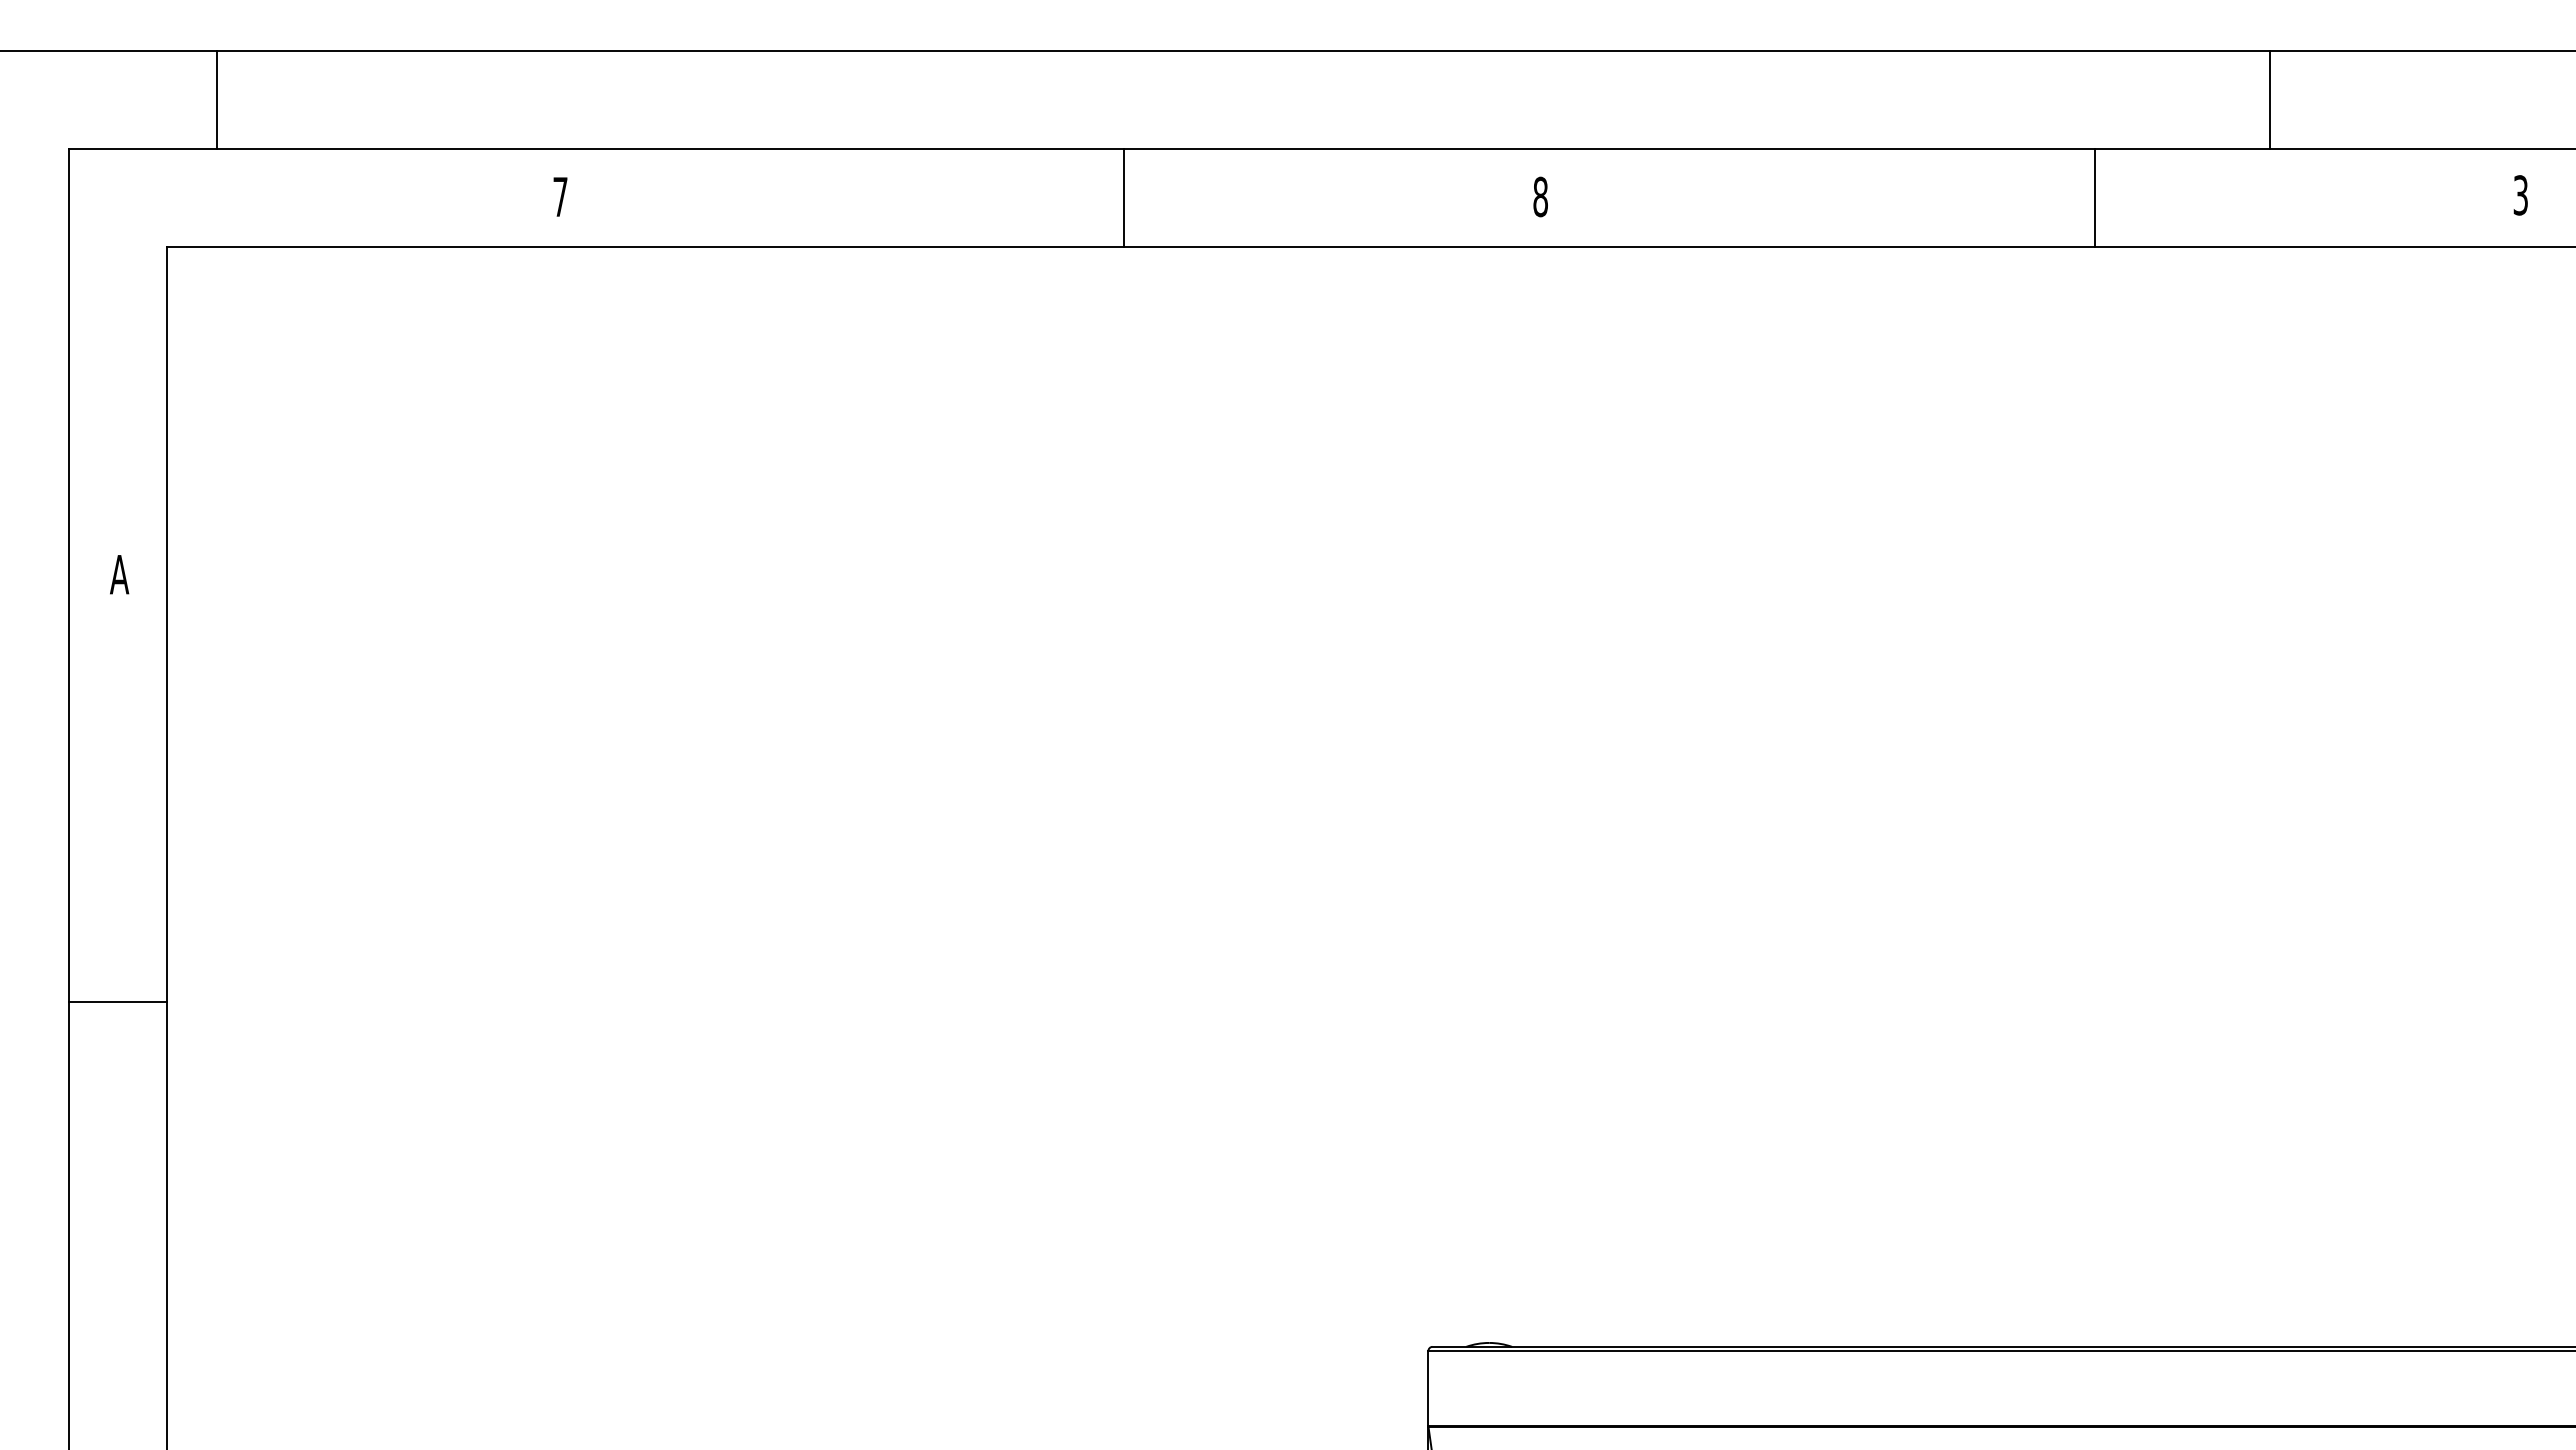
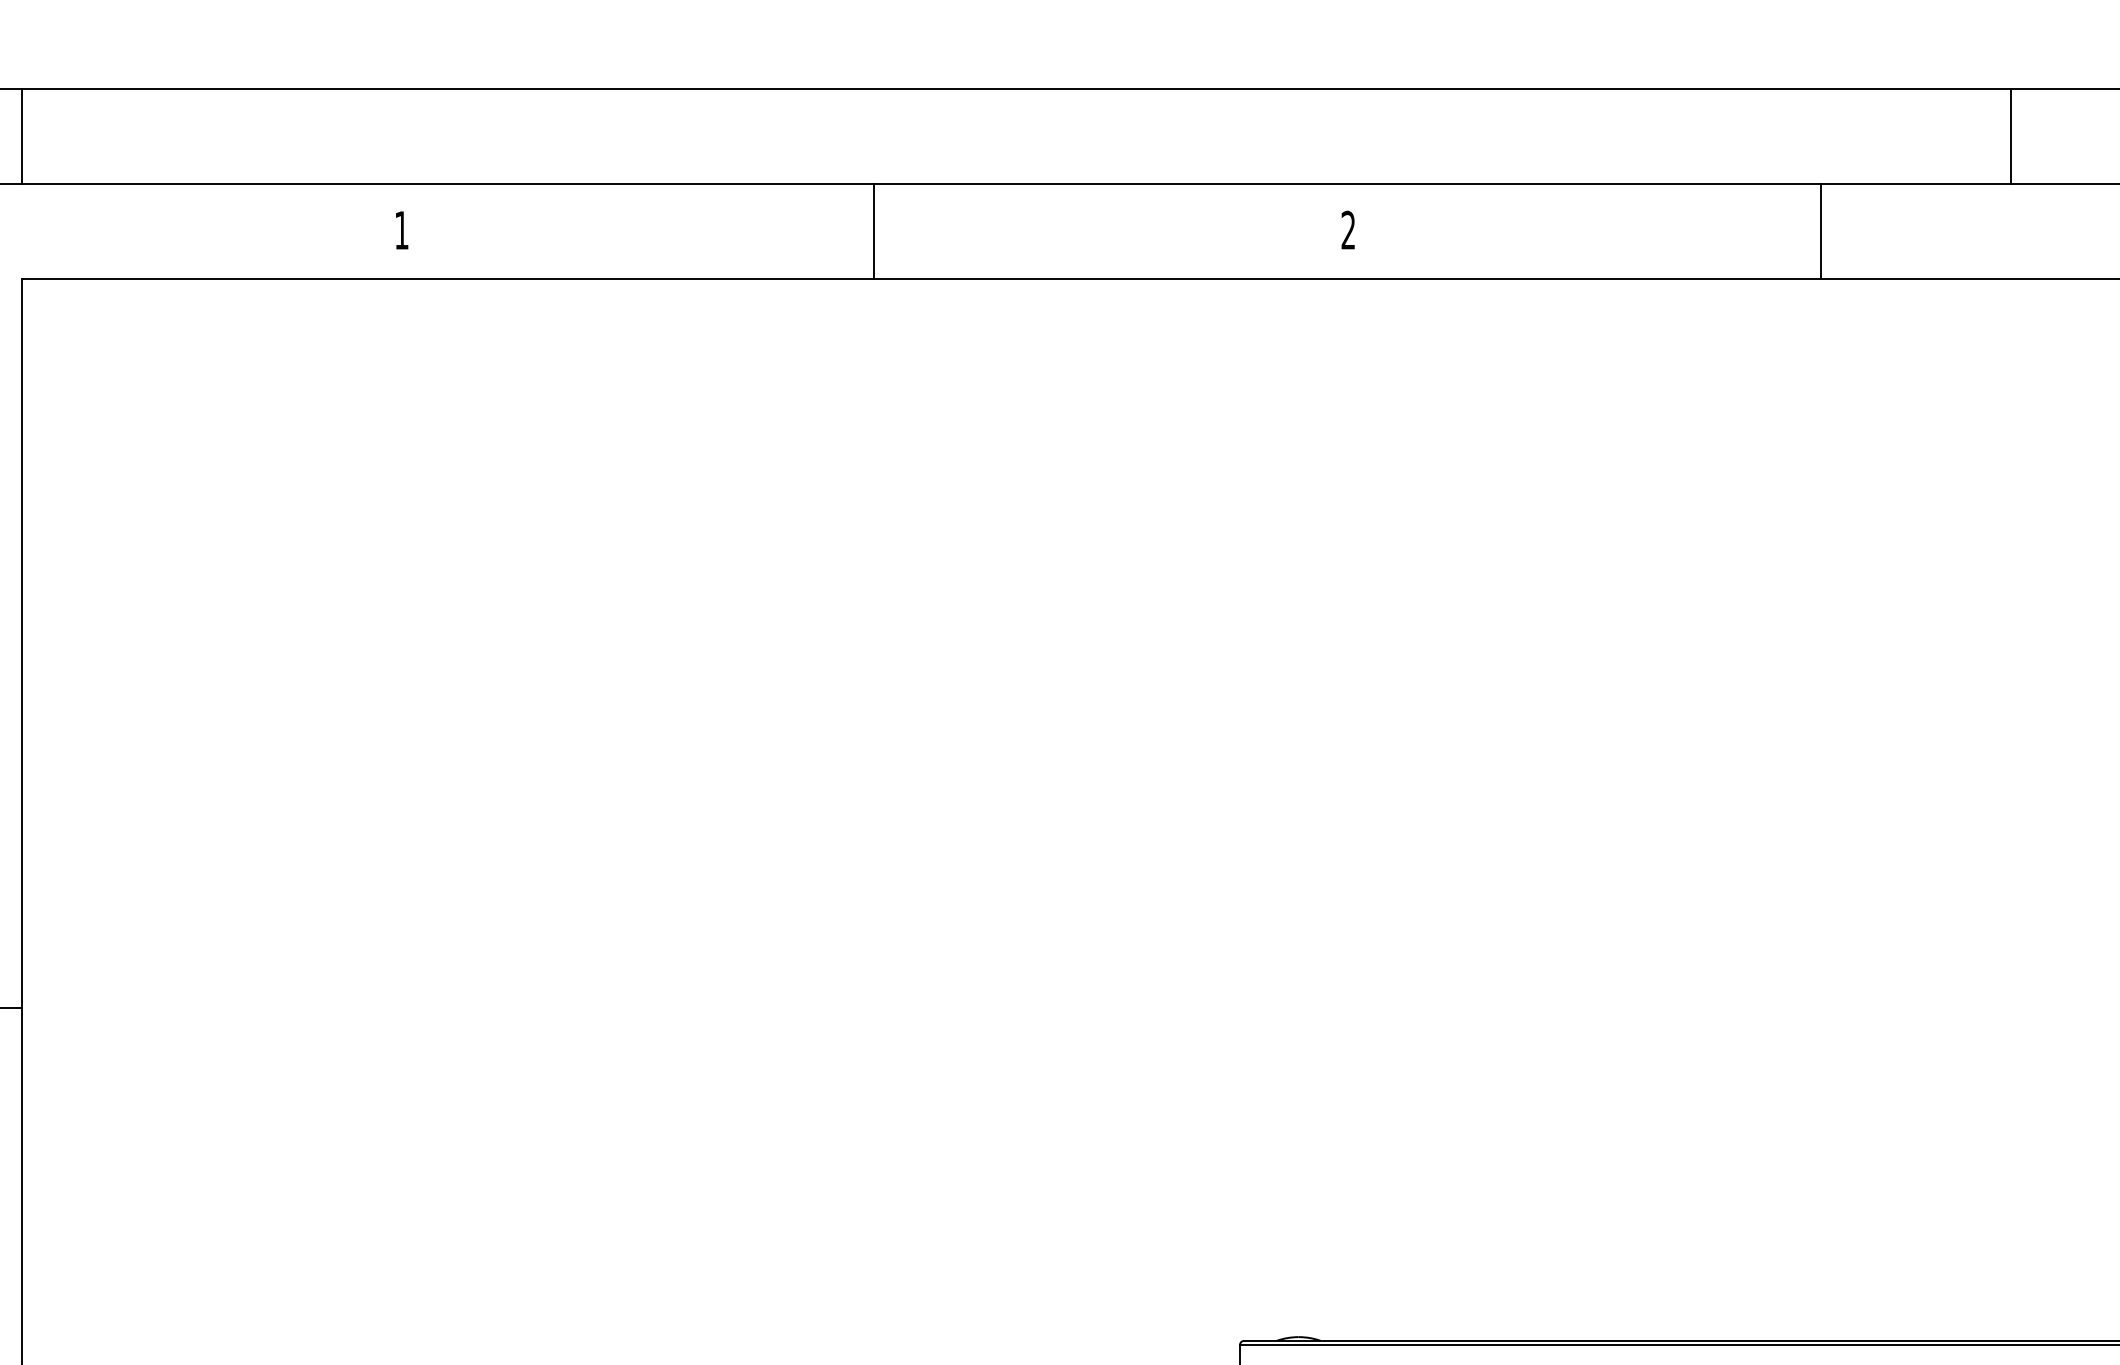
line: (217, 100) -> (22, 137), moved
line: (2270, 100) -> (2010, 137), moved
text: (560, 196) -> (401, 229), 7 -> 1
text: (1540, 196) -> (1348, 229), 8 -> 2
line: (1123, 198) -> (874, 231), moved
line: (2095, 198) -> (1821, 231), moved

